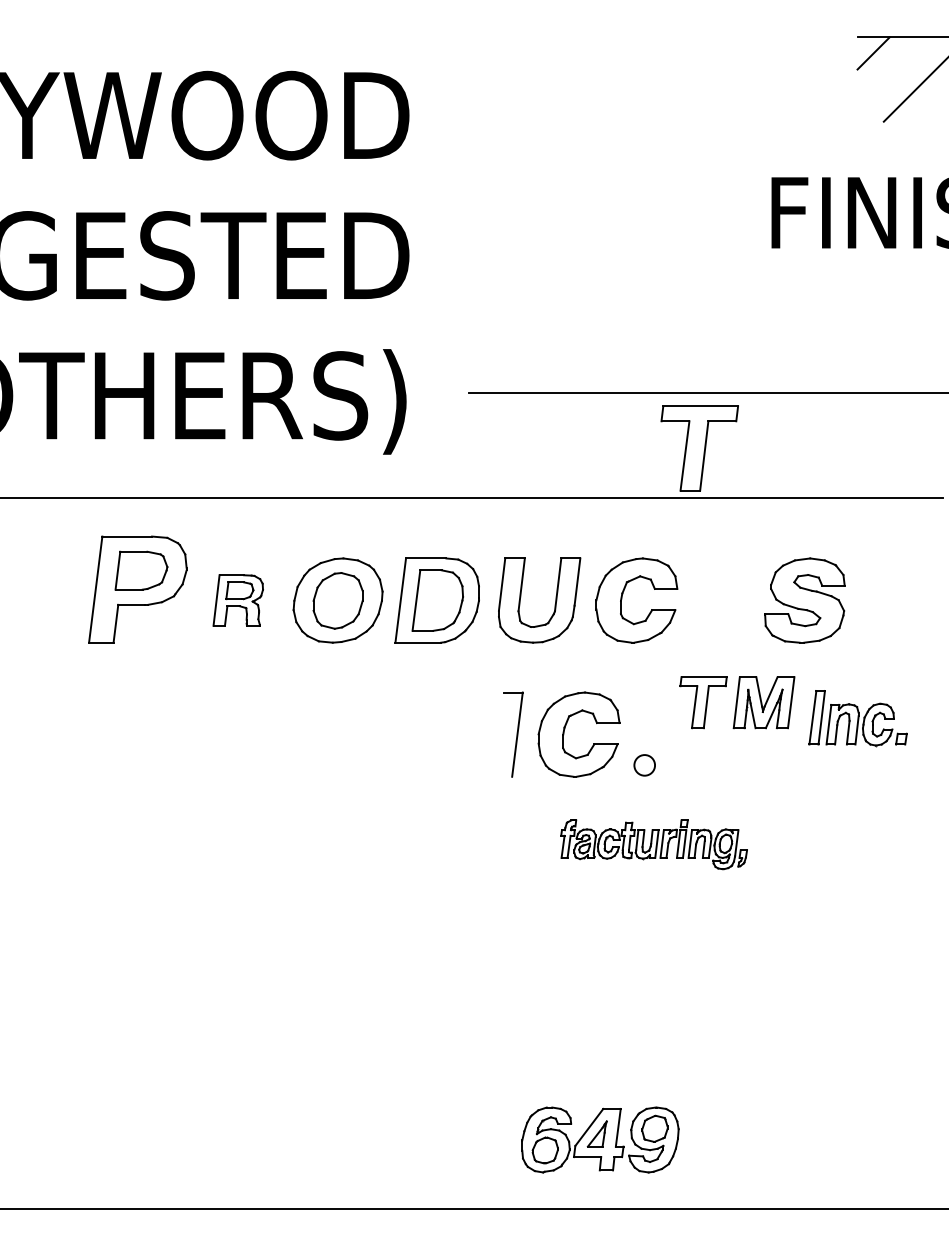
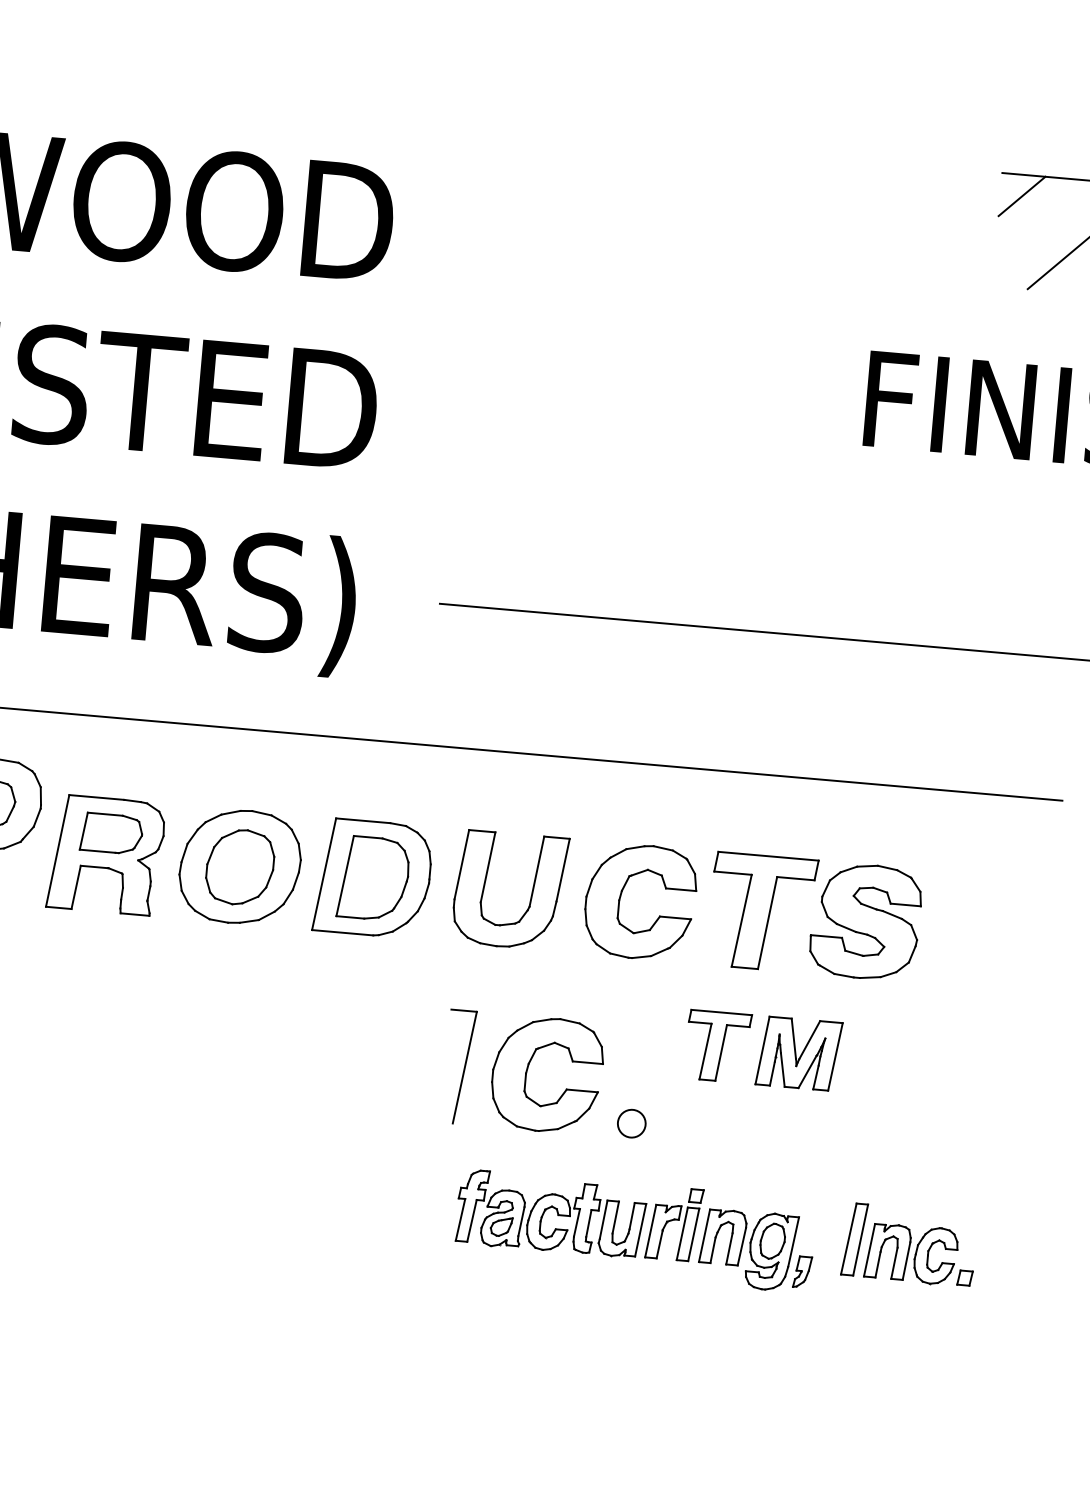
part: (699, 448) -> (762, 912), moved
part: (238, 600) -> (106, 855), size x1.67
part: (857, 718) -> (908, 1245), moved
part: (653, 844) -> (634, 1230), size x1.43

